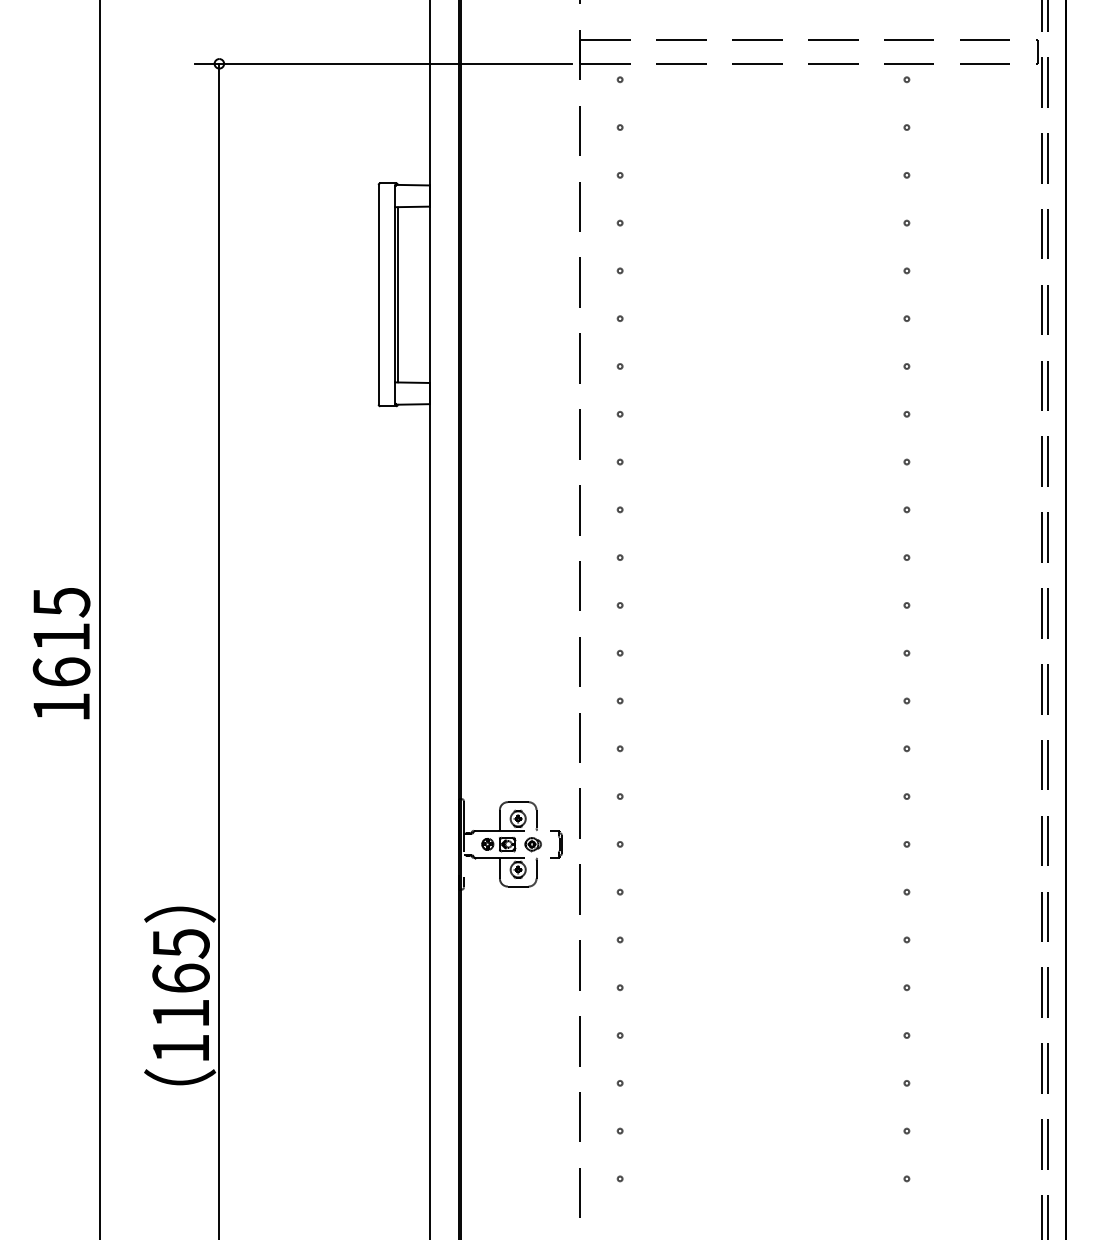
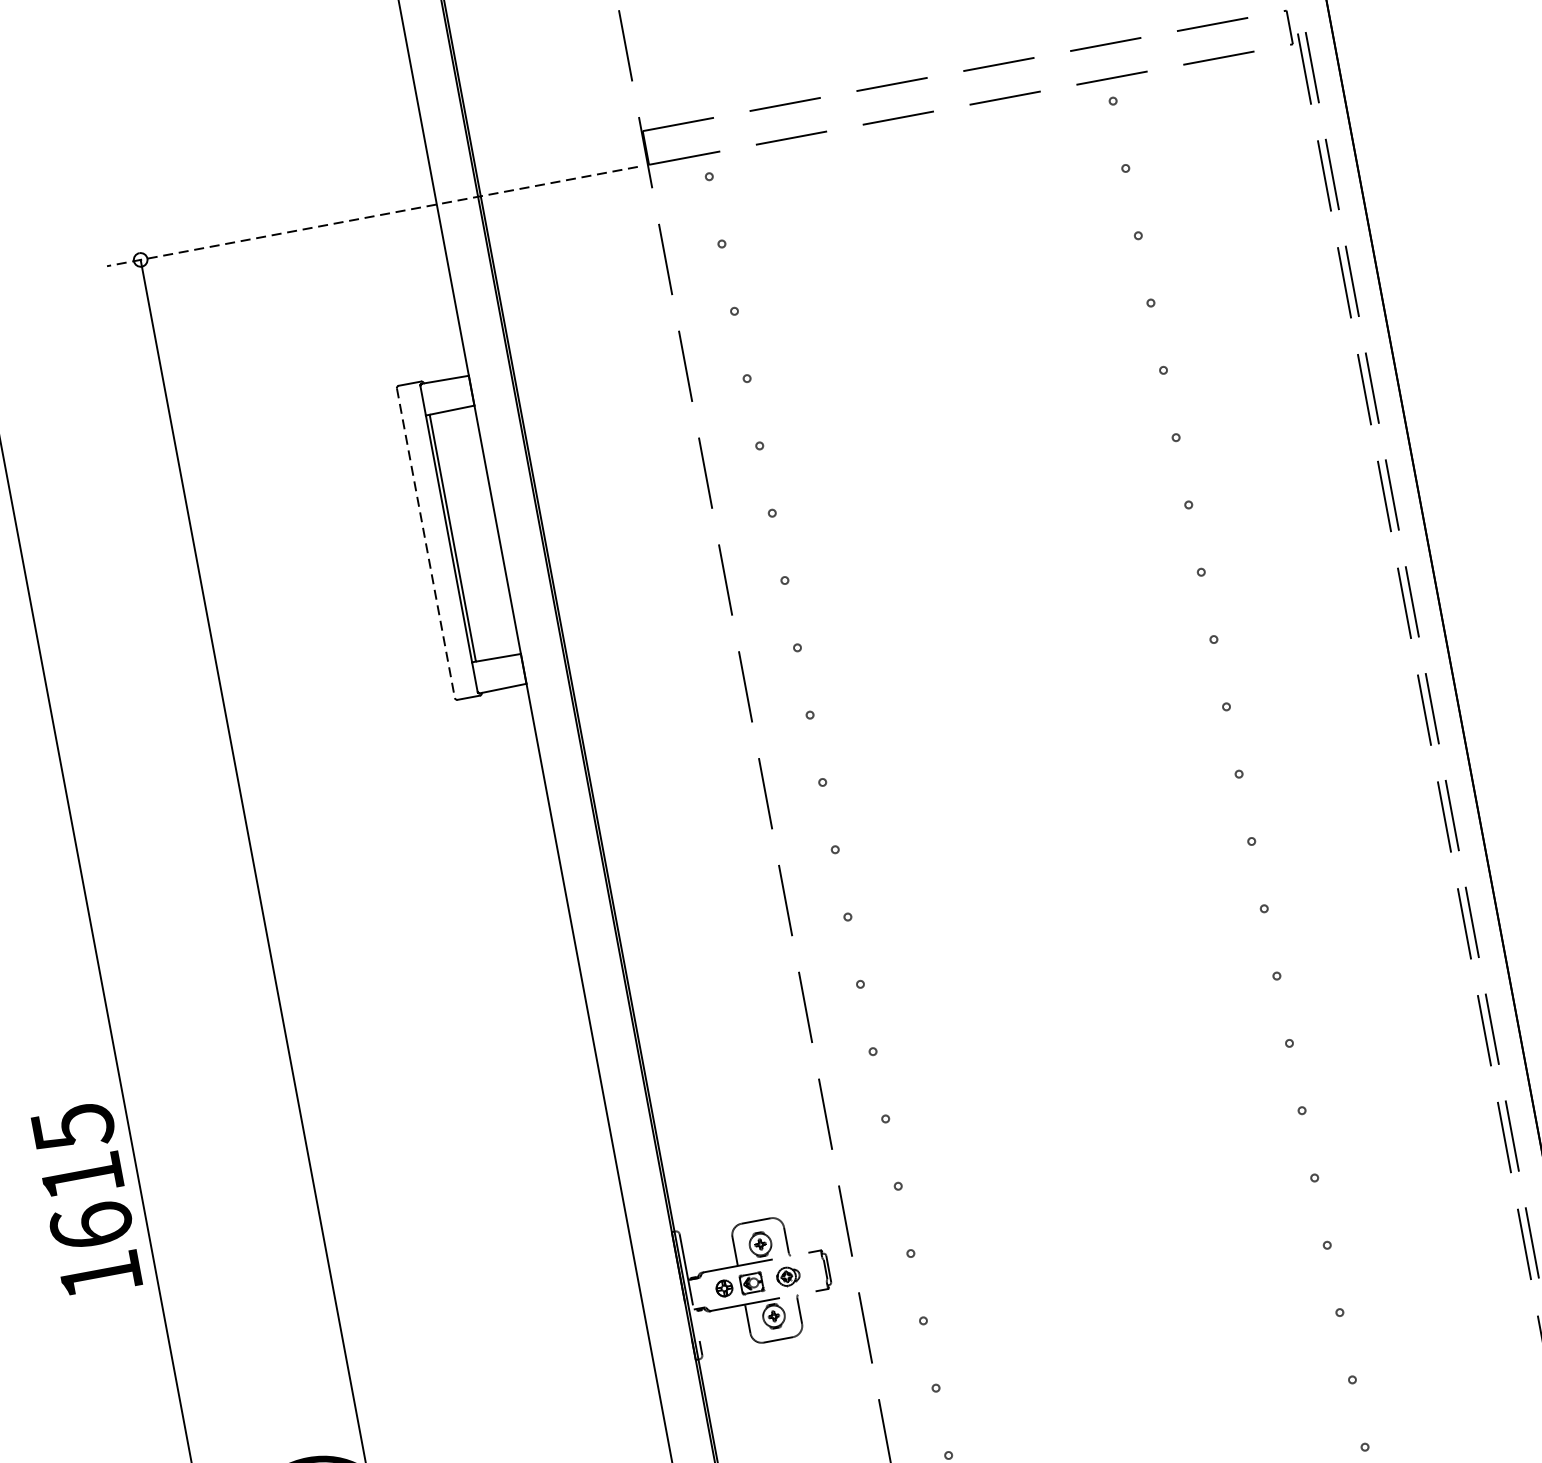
line: (383, 63) -> (371, 216), solid -> dashed
line: (378, 294) -> (425, 542), solid -> dashed
text: (61, 653) -> (86, 1199), moved

